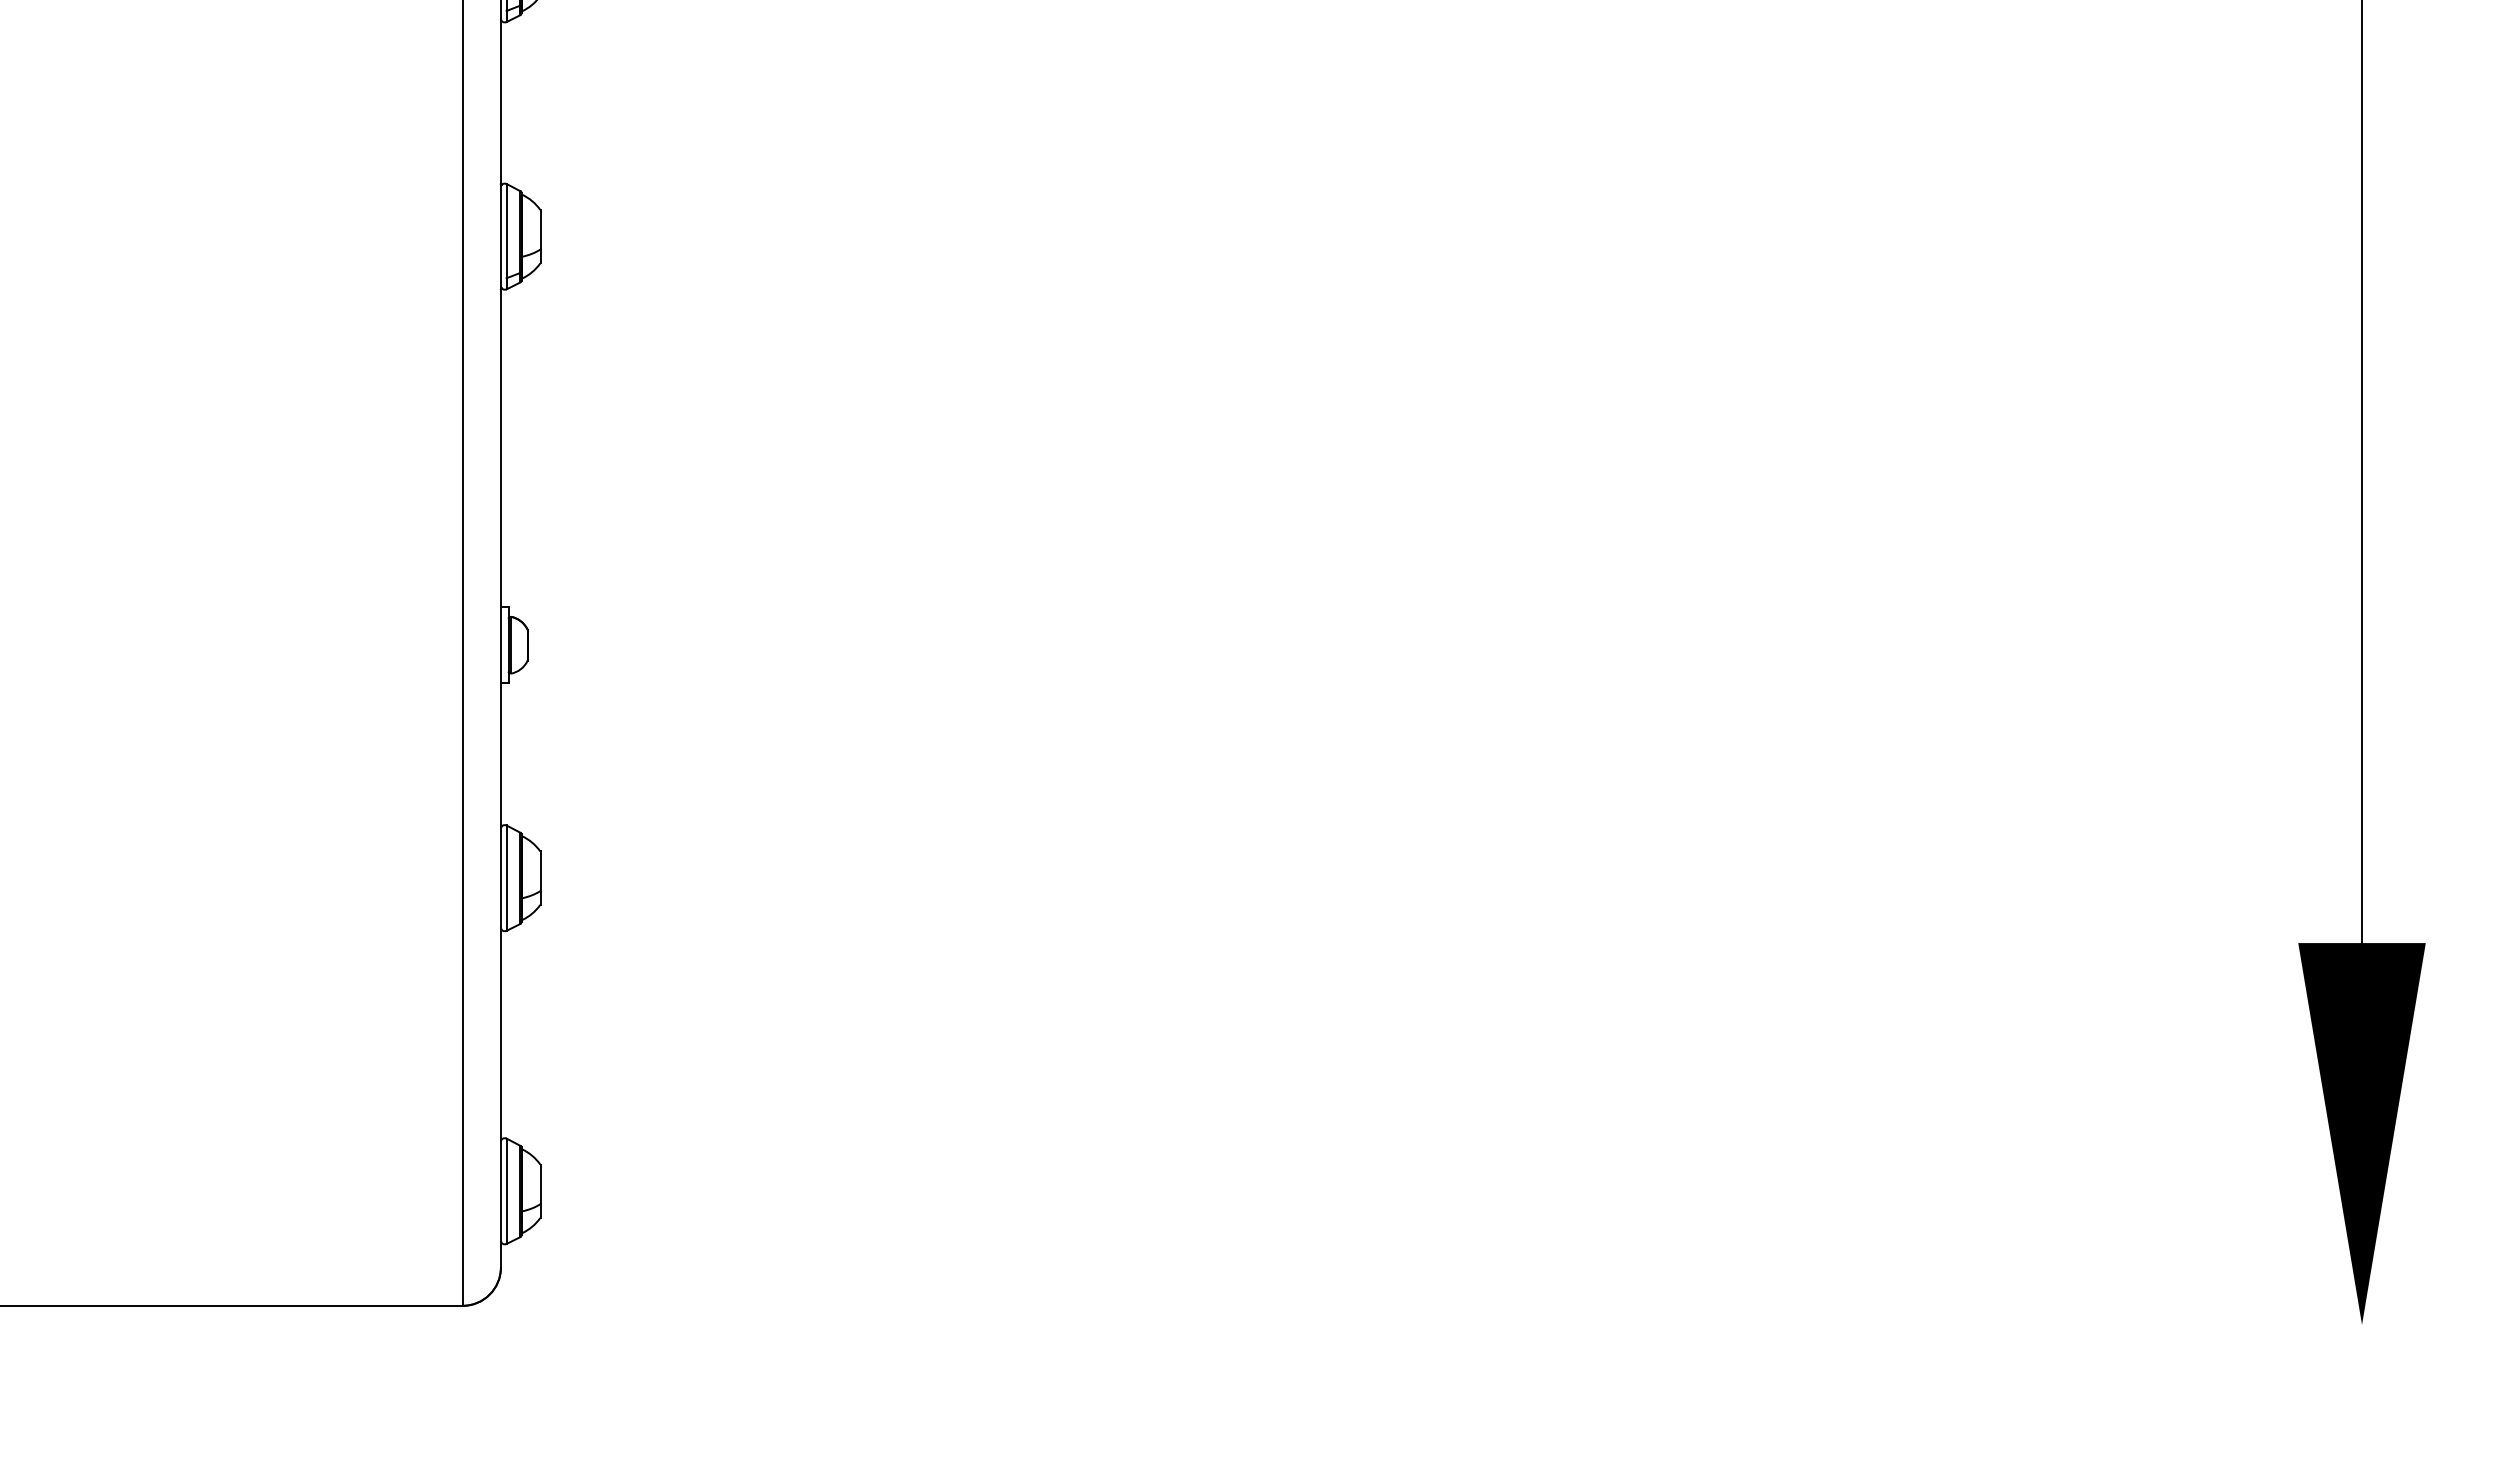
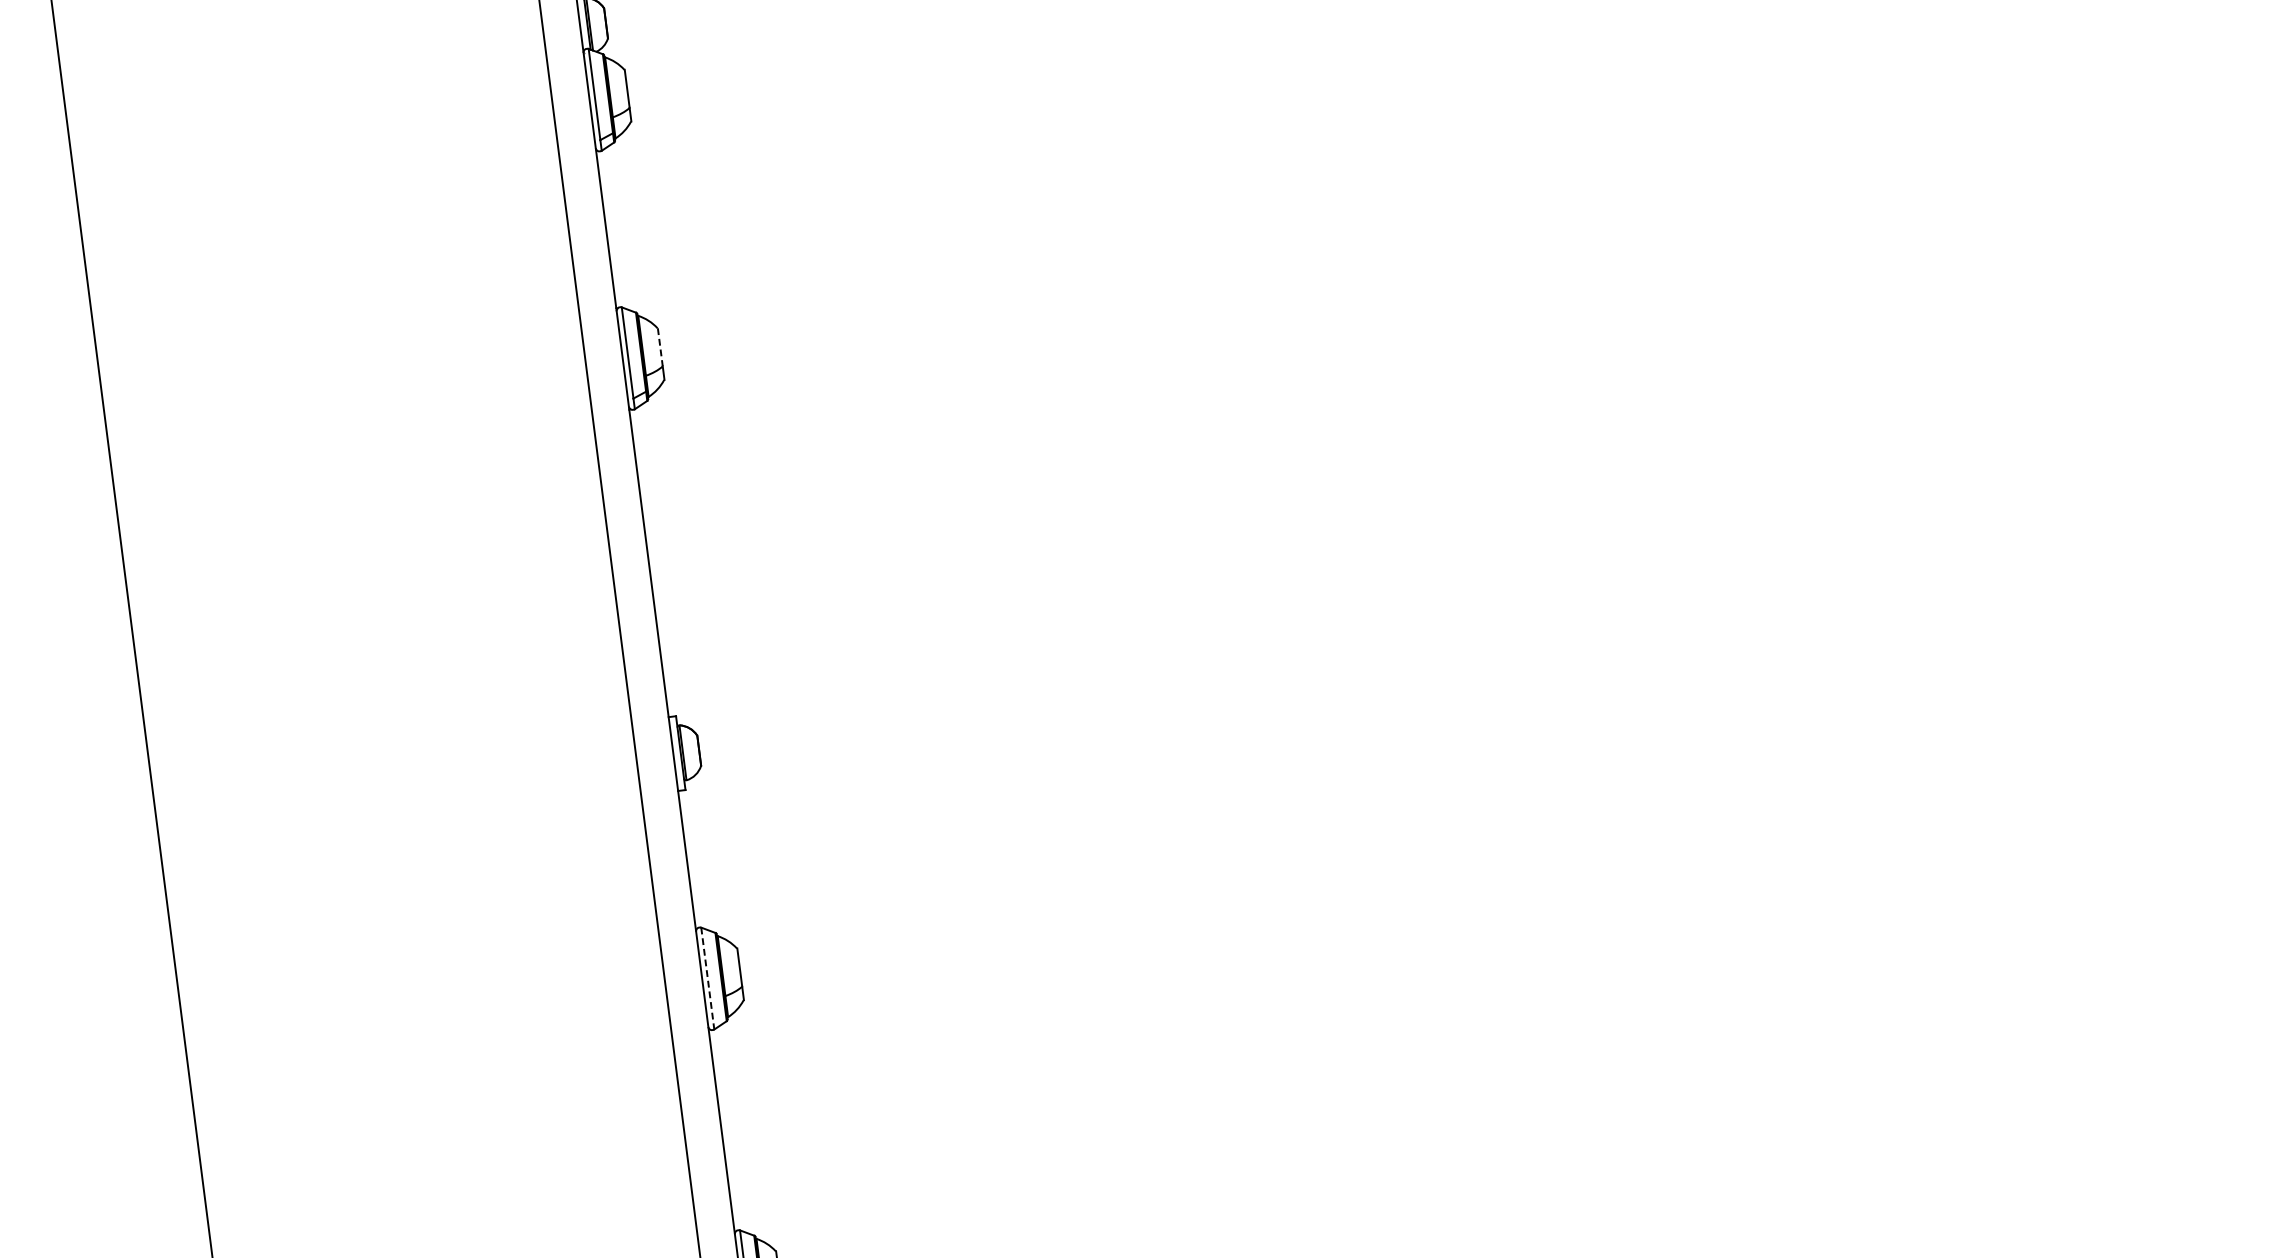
line: (540, 229) -> (660, 347), solid -> dashed
line: (506, 878) -> (707, 978), solid -> dashed

